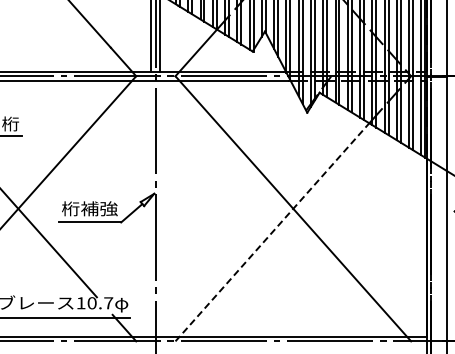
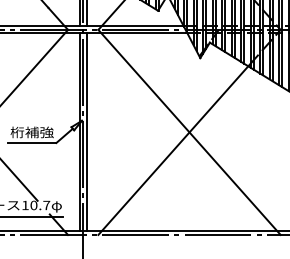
line: (151, 208) -> (79, 132), added
line: (160, 208) -> (86, 132), added
line: (272, 232) -> (173, 150), dashed -> solid

